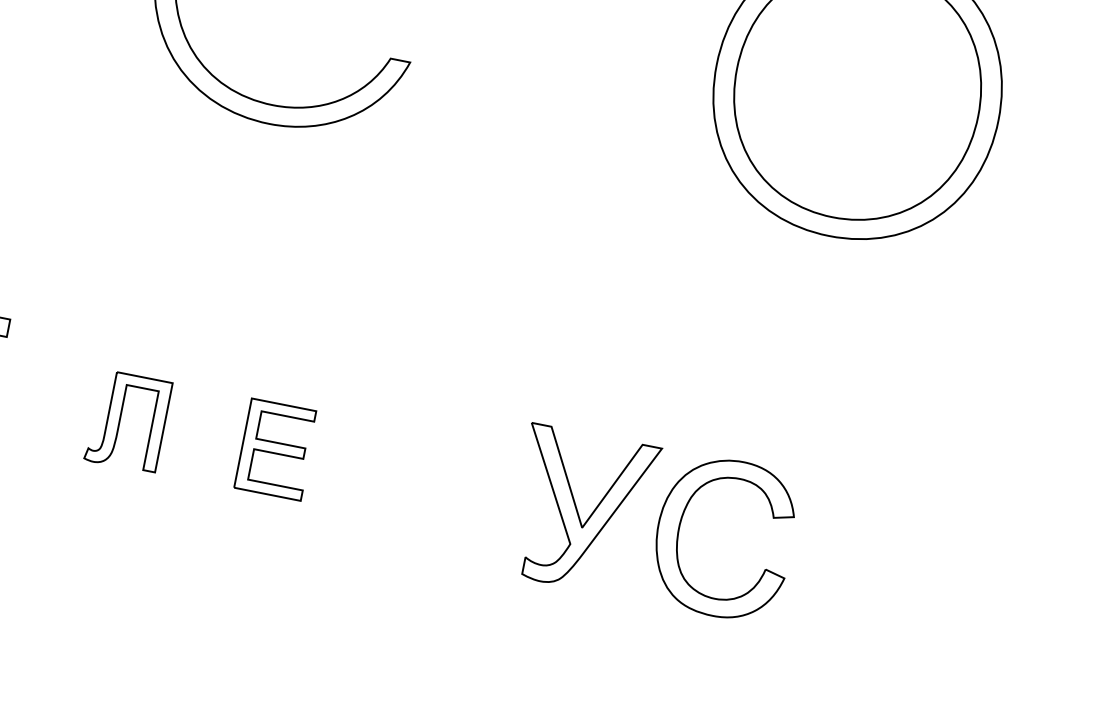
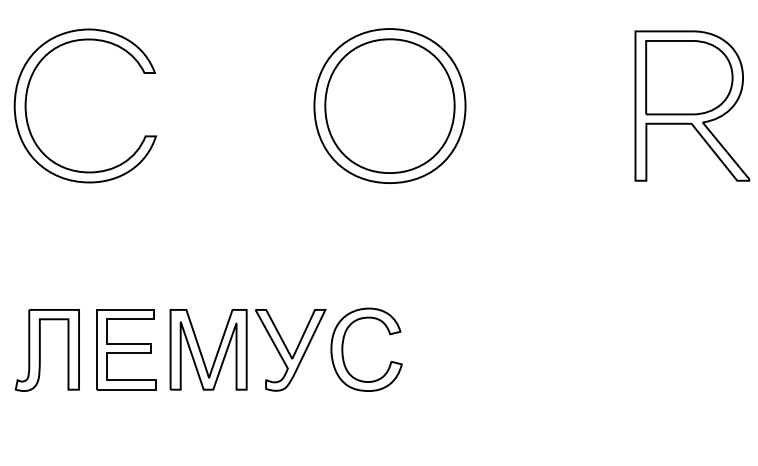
part: (126, 421) -> (46, 350), size x1.67
part: (276, 448) -> (126, 349), size x1.67
part: (415, 480) -> (201, 351), added

